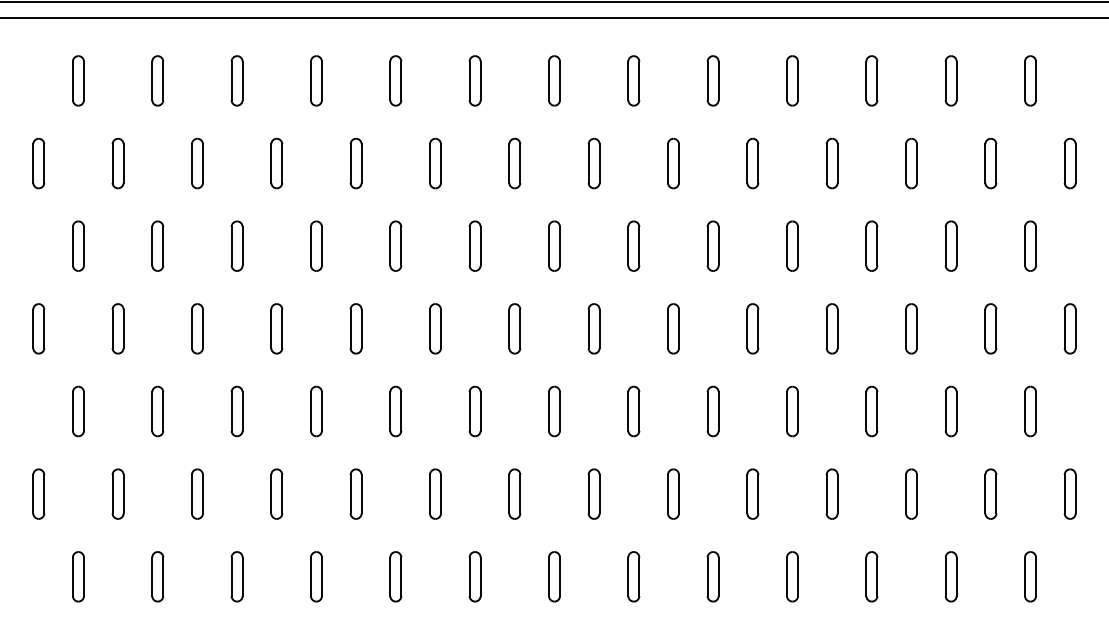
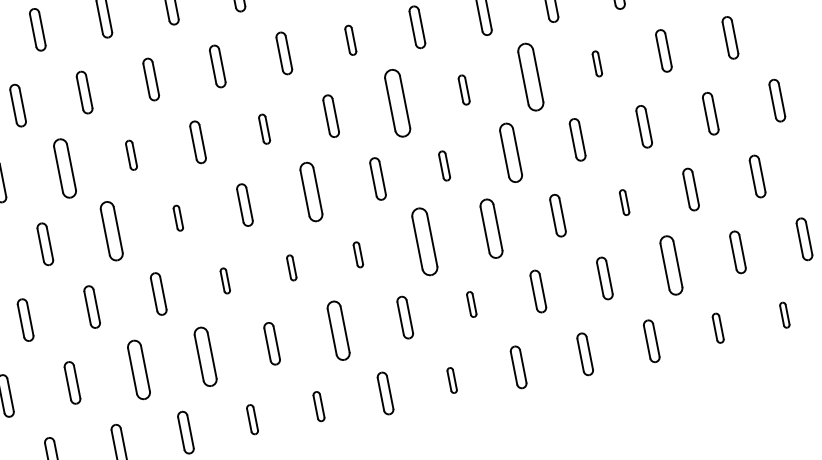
part: (593, 163) -> (350, 40), size x0.7
part: (236, 245) -> (64, 167), size x1.4
part: (316, 245) -> (131, 154), size x0.7
part: (474, 245) -> (263, 128), size x0.7
part: (633, 245) -> (397, 102), size x1.6
part: (712, 245) -> (463, 89), size x0.7
part: (792, 245) -> (530, 76), size x1.6
part: (871, 245) -> (596, 63), size x0.6
part: (276, 328) -> (111, 230), size x1.4
part: (355, 328) -> (177, 217), size x0.6
part: (514, 328) -> (311, 191), size x1.4
part: (673, 328) -> (444, 165), size x0.7
part: (752, 328) -> (510, 152), size x1.4
part: (395, 411) -> (225, 281), size x0.6
part: (474, 411) -> (291, 268), size x0.6
part: (554, 411) -> (358, 254), size x0.6
part: (633, 411) -> (424, 241), size x1.6
part: (712, 411) -> (490, 228), size x1.4
part: (871, 411) -> (624, 202), size x0.6
part: (276, 493) -> (138, 369), size x1.4
part: (355, 493) -> (204, 356), size x1.4
part: (514, 493) -> (338, 330), size x1.4
part: (673, 493) -> (471, 304), size x0.6
part: (911, 493) -> (671, 264), size x1.4
part: (395, 576) -> (252, 419), size x0.7
part: (474, 576) -> (318, 406), size x0.7
part: (633, 576) -> (451, 380), size x0.6
part: (950, 576) -> (717, 328), size x0.7
part: (1030, 576) -> (784, 314), size x0.6

